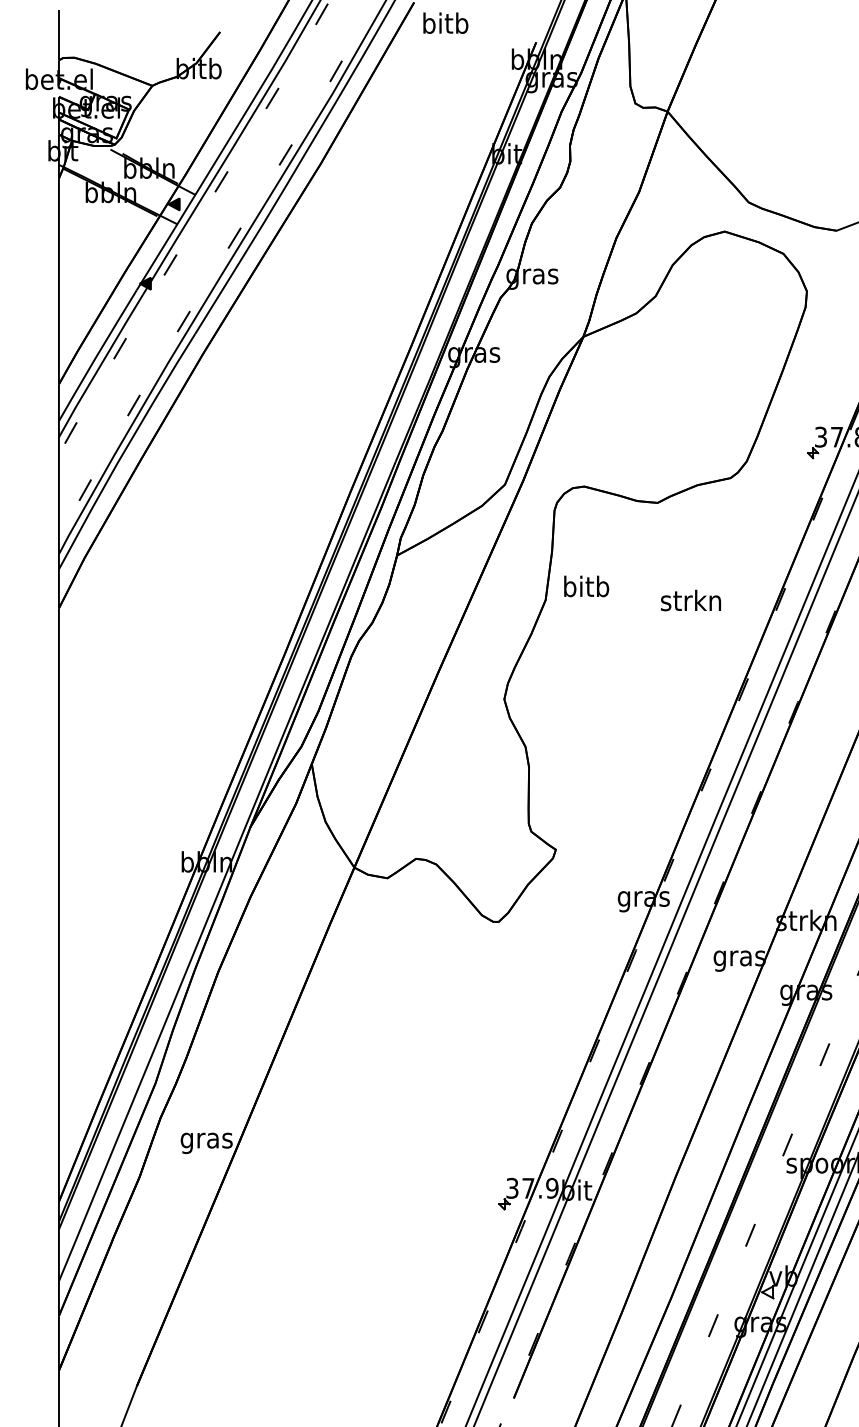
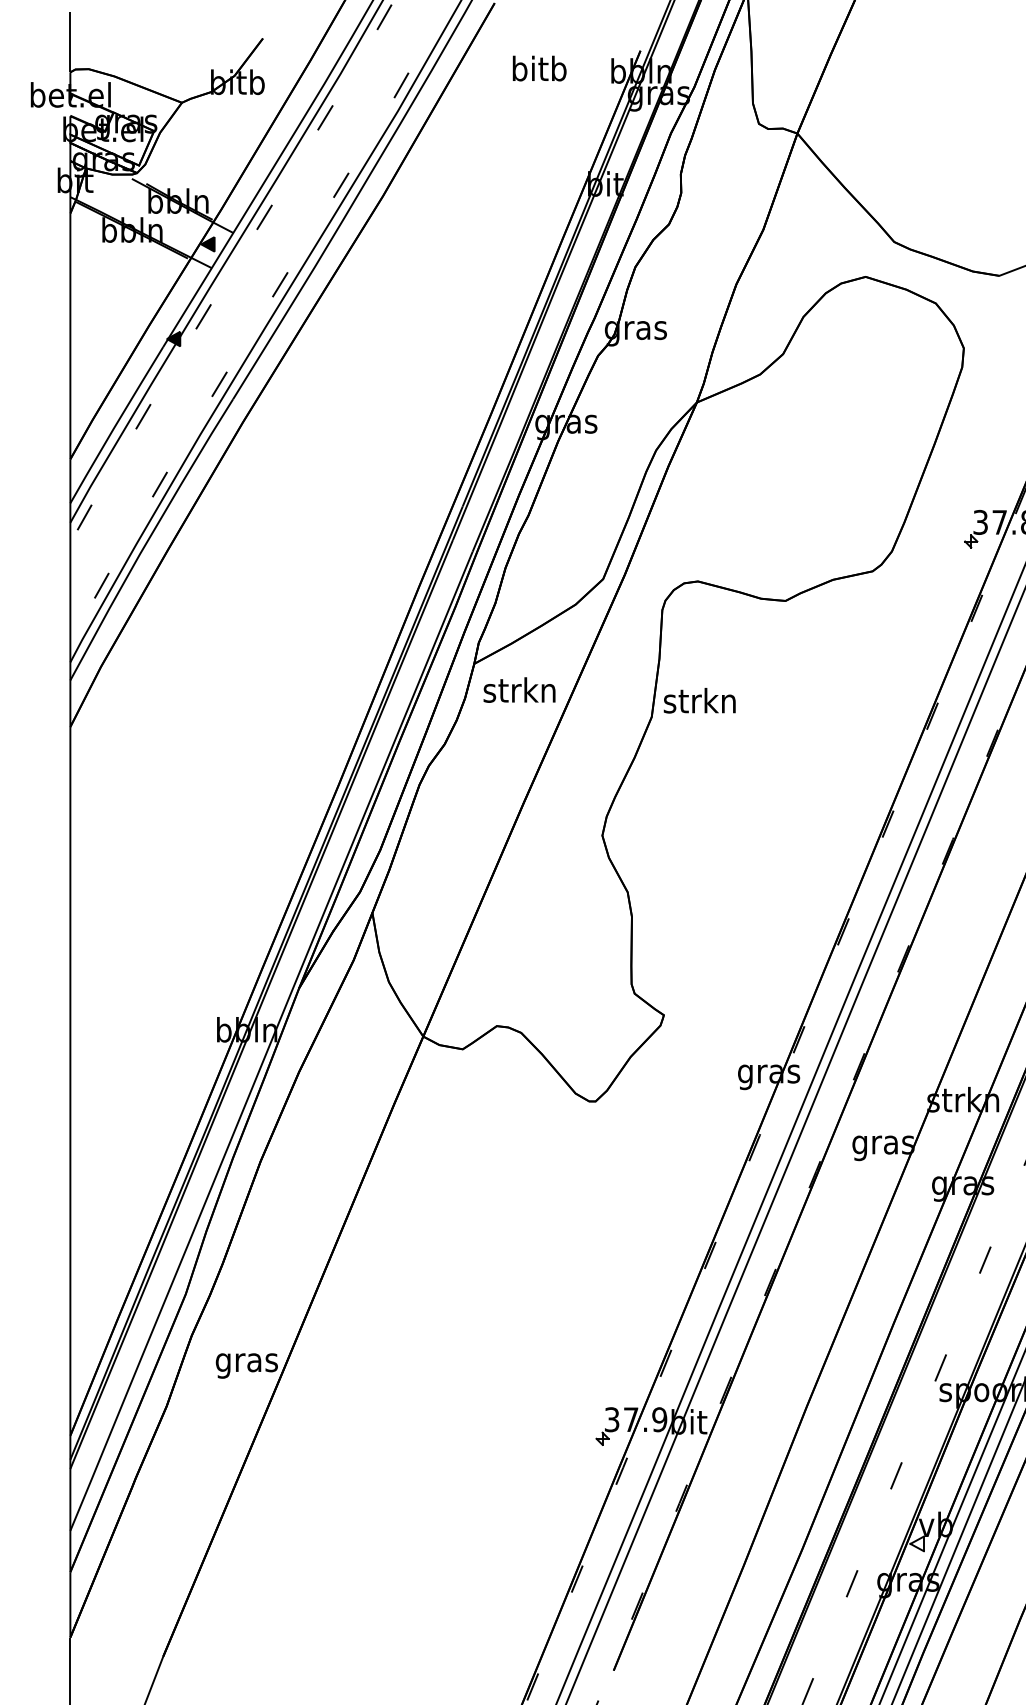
text: (445, 22) -> (539, 67), moved
text: (585, 586) -> (699, 700), bitb -> strkn
text: (690, 600) -> (518, 690), moved

